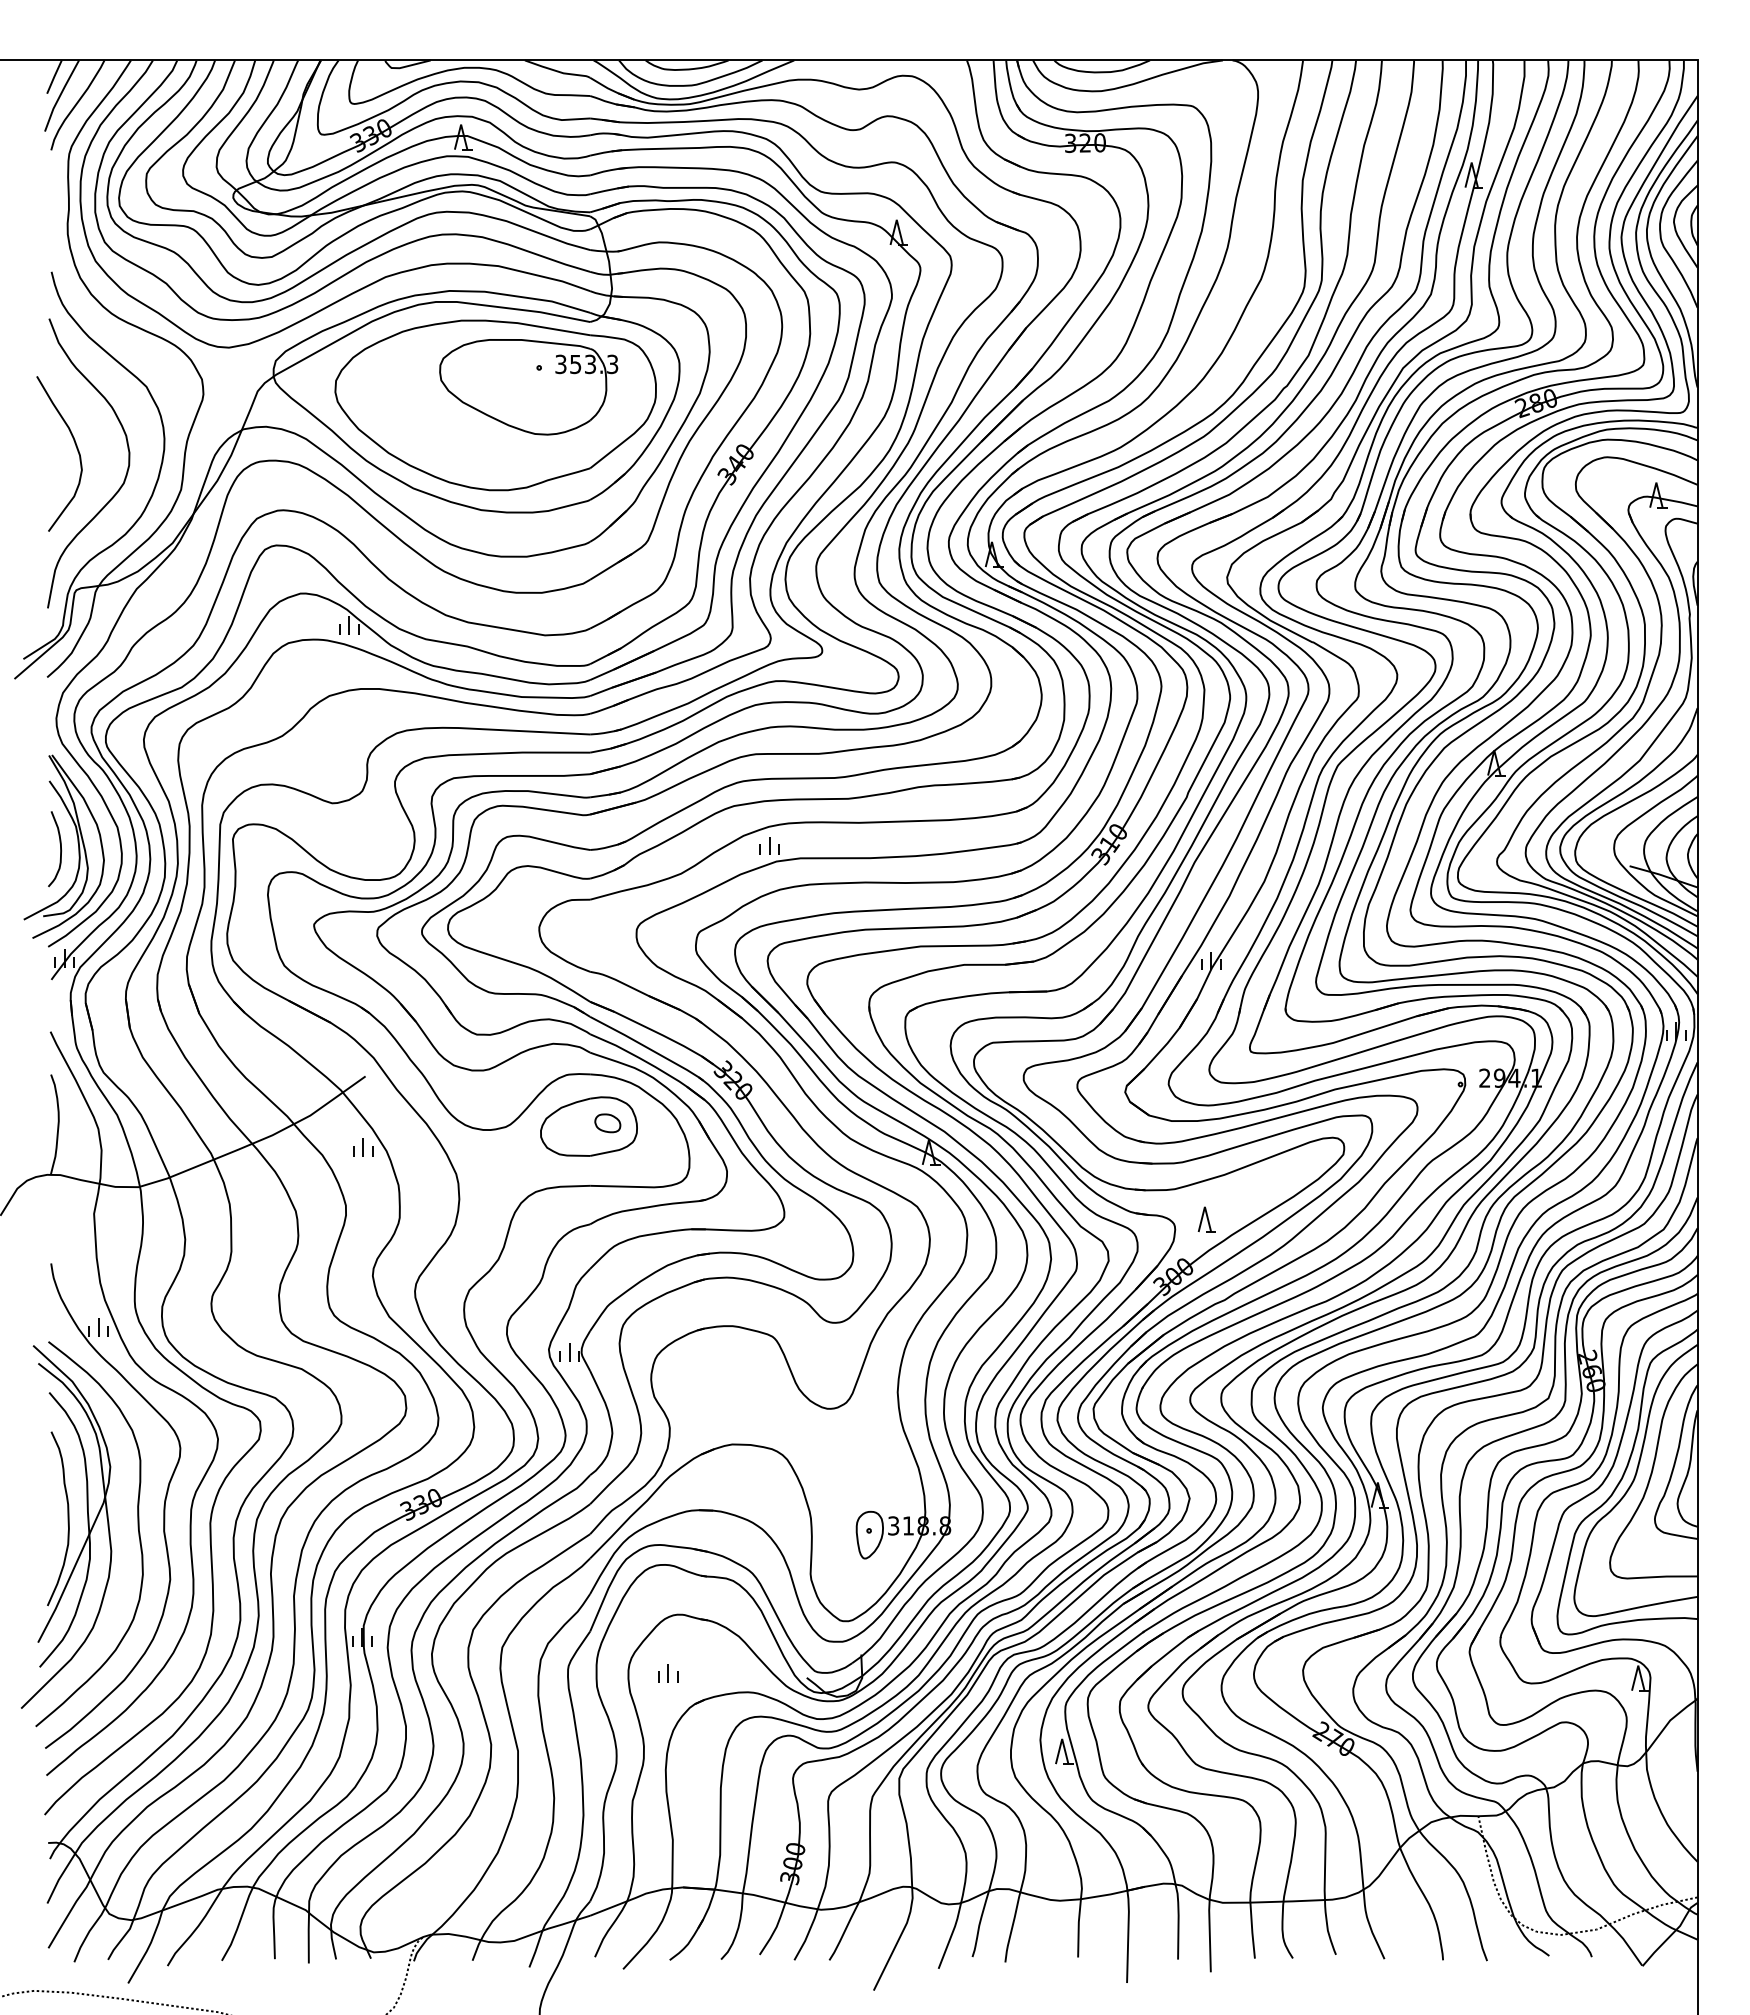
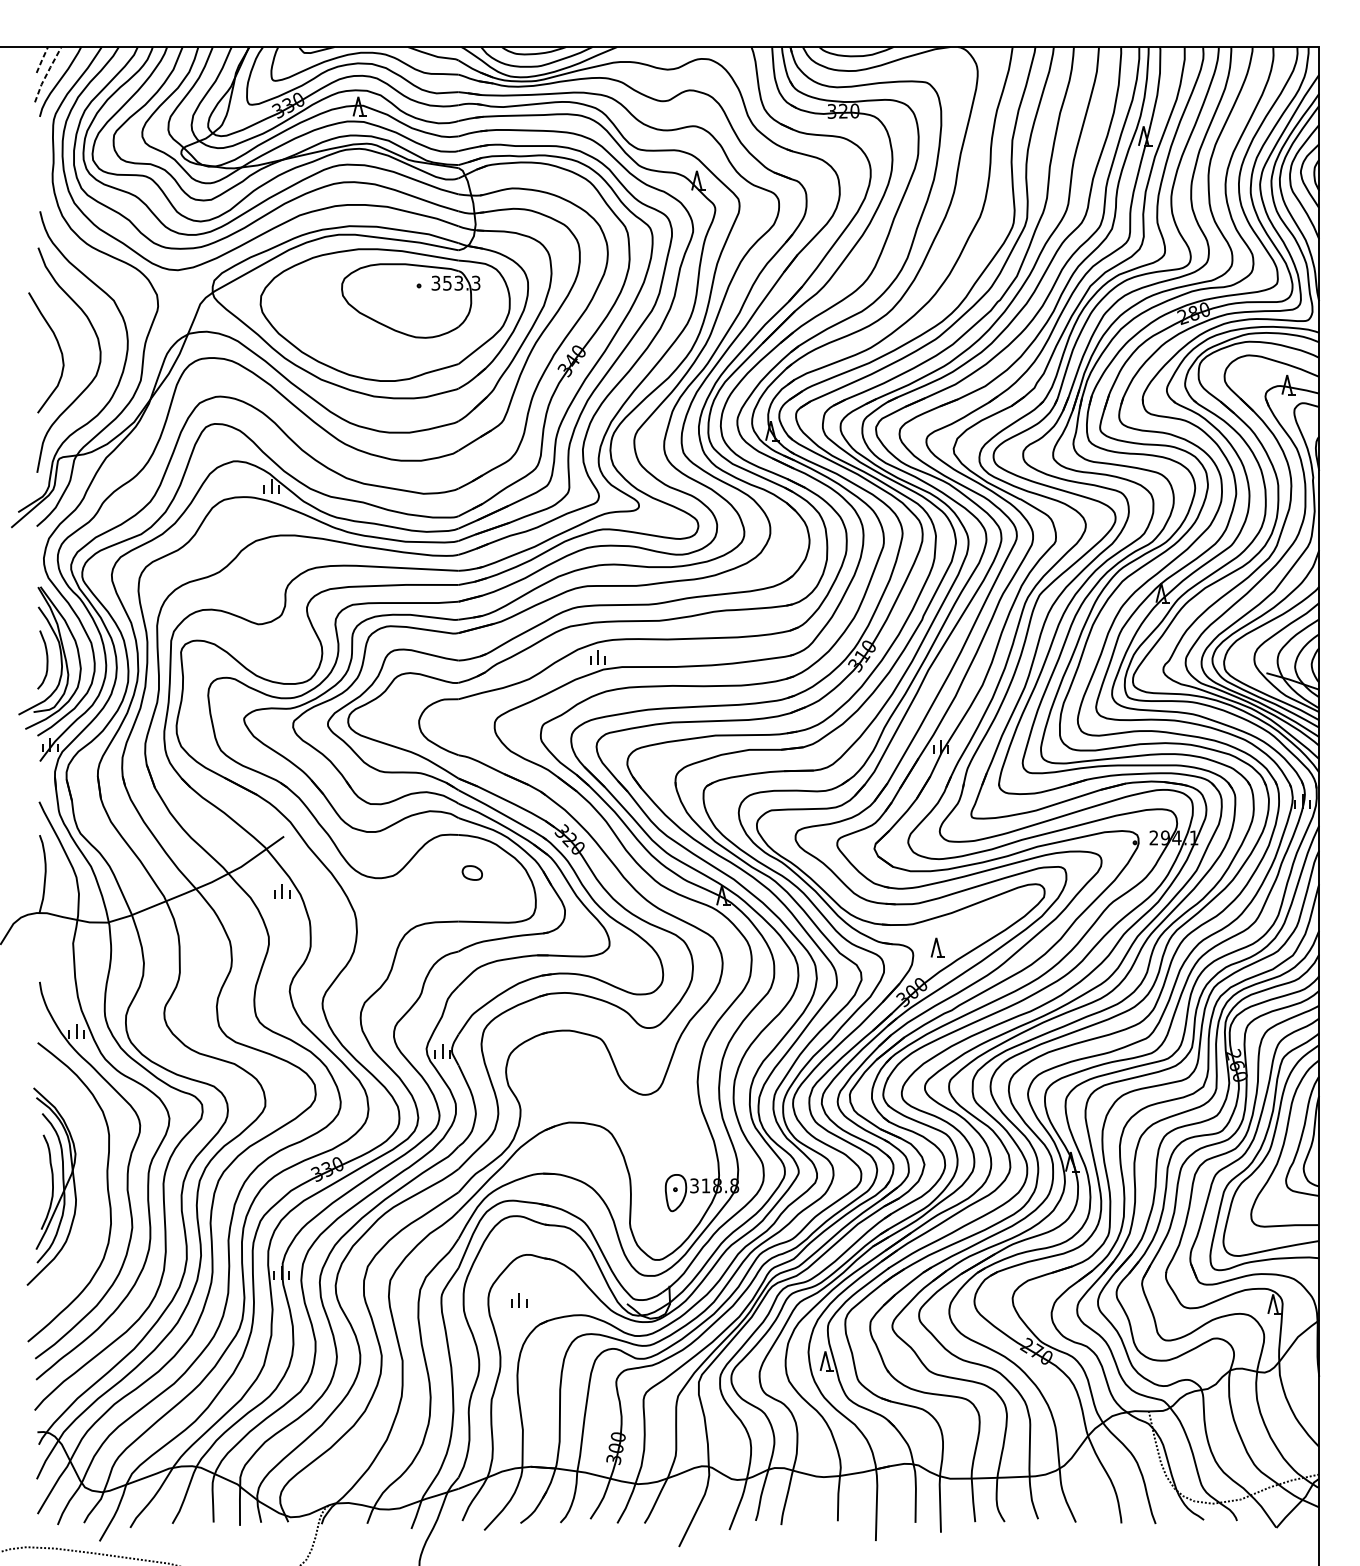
line: (54, 76) -> (42, 59), solid -> dashed
line: (60, 95) -> (47, 74), solid -> dashed
part: (588, 1126) -> (457, 875), removed
part: (66, 1526) -> (51, 1186), size x0.7

